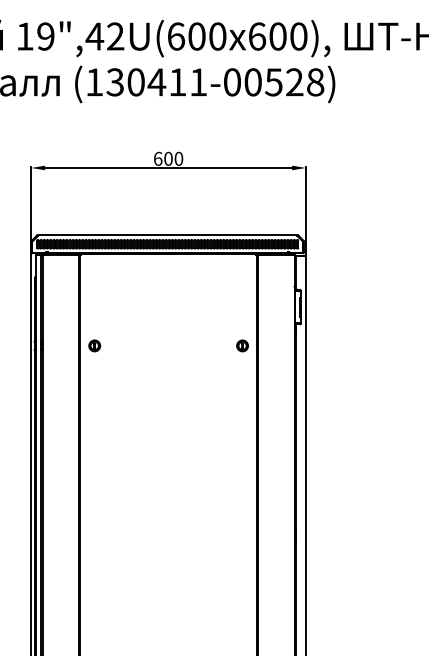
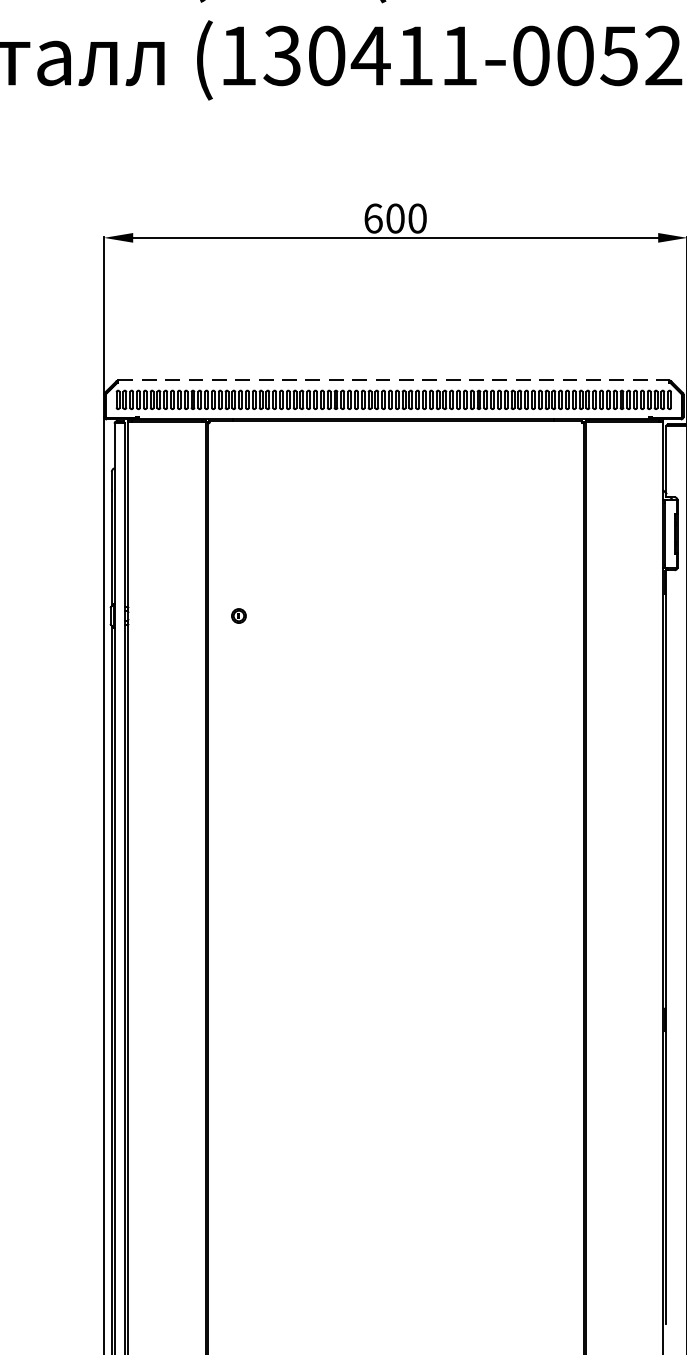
line: (167, 235) -> (393, 381), solid -> dashed
part: (94, 345) -> (238, 615), size x0.6
part: (242, 345) -> (552, 615), removed

